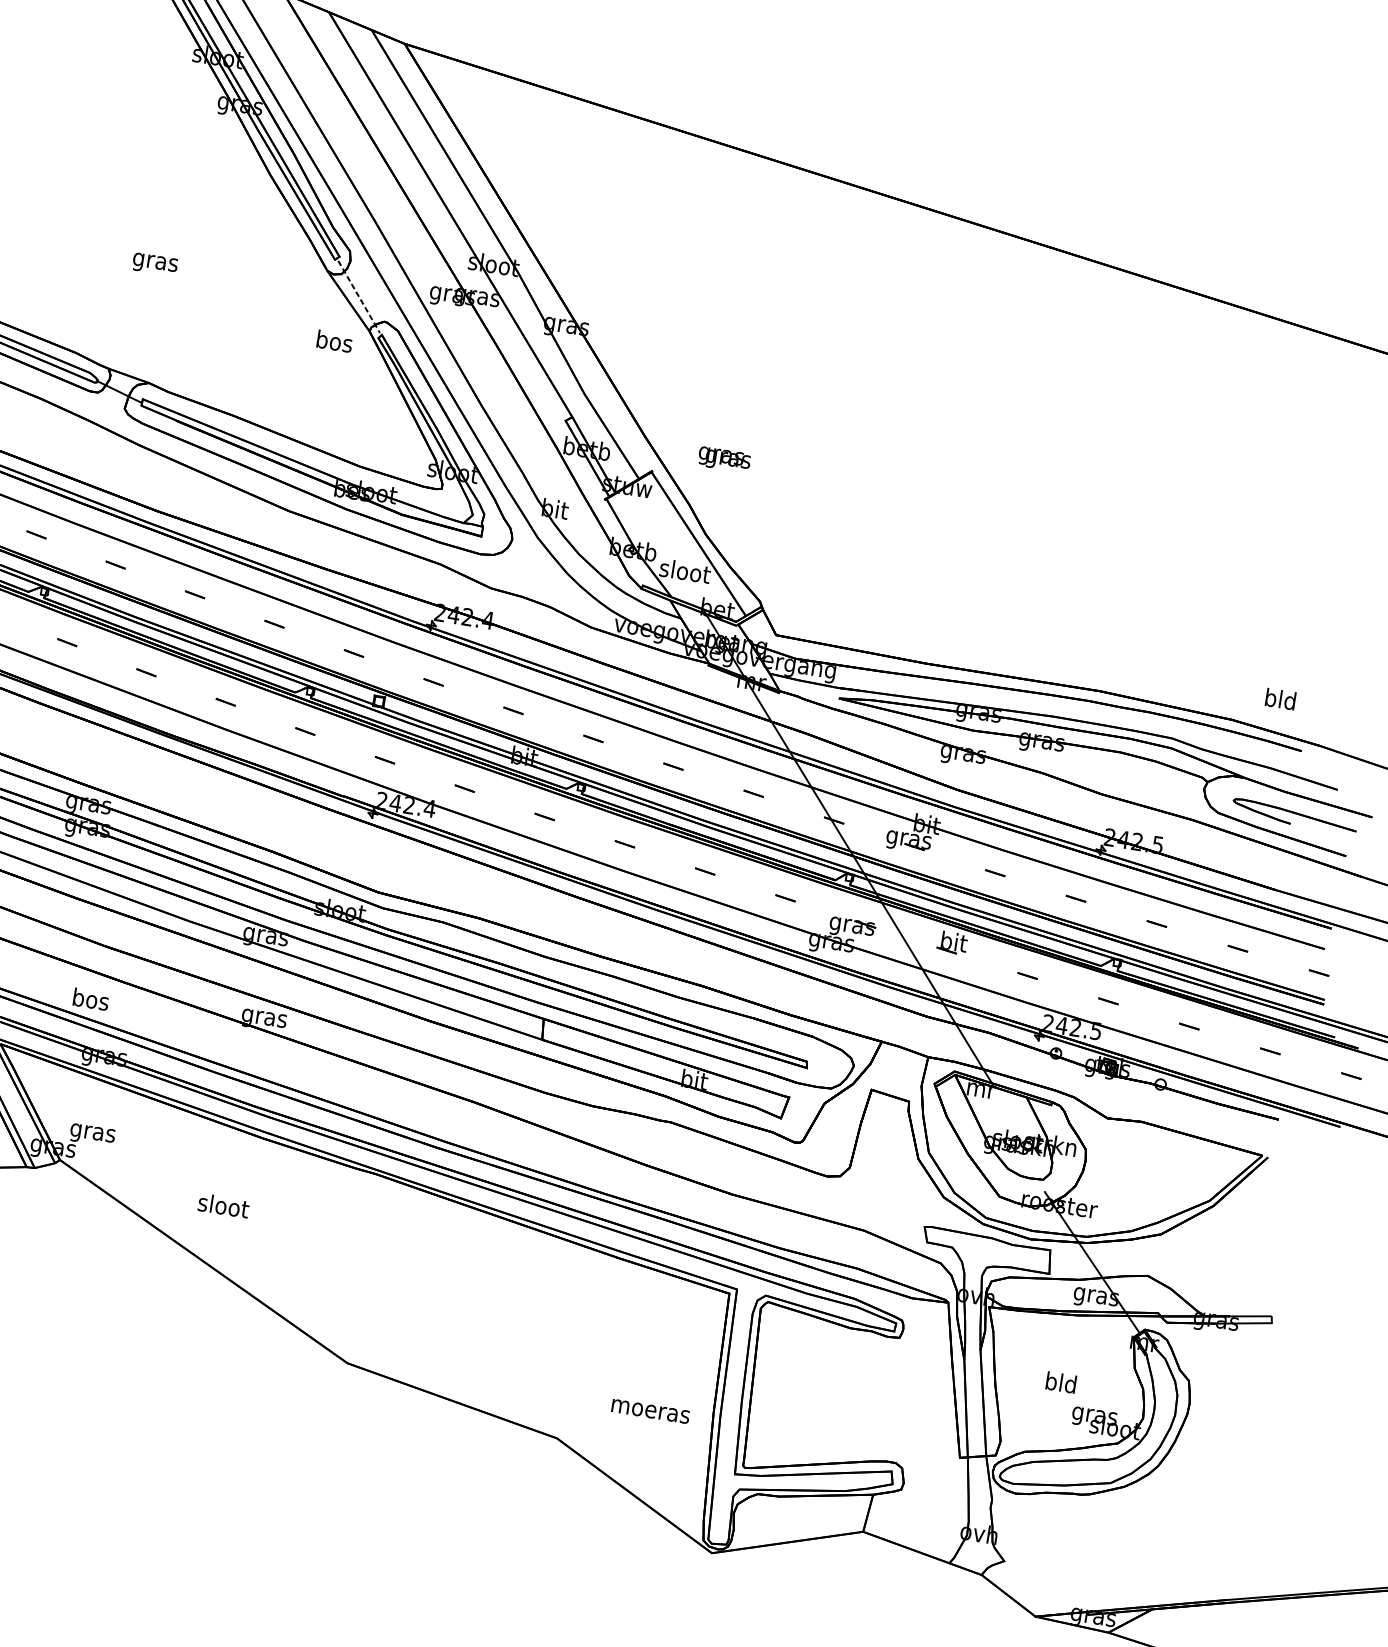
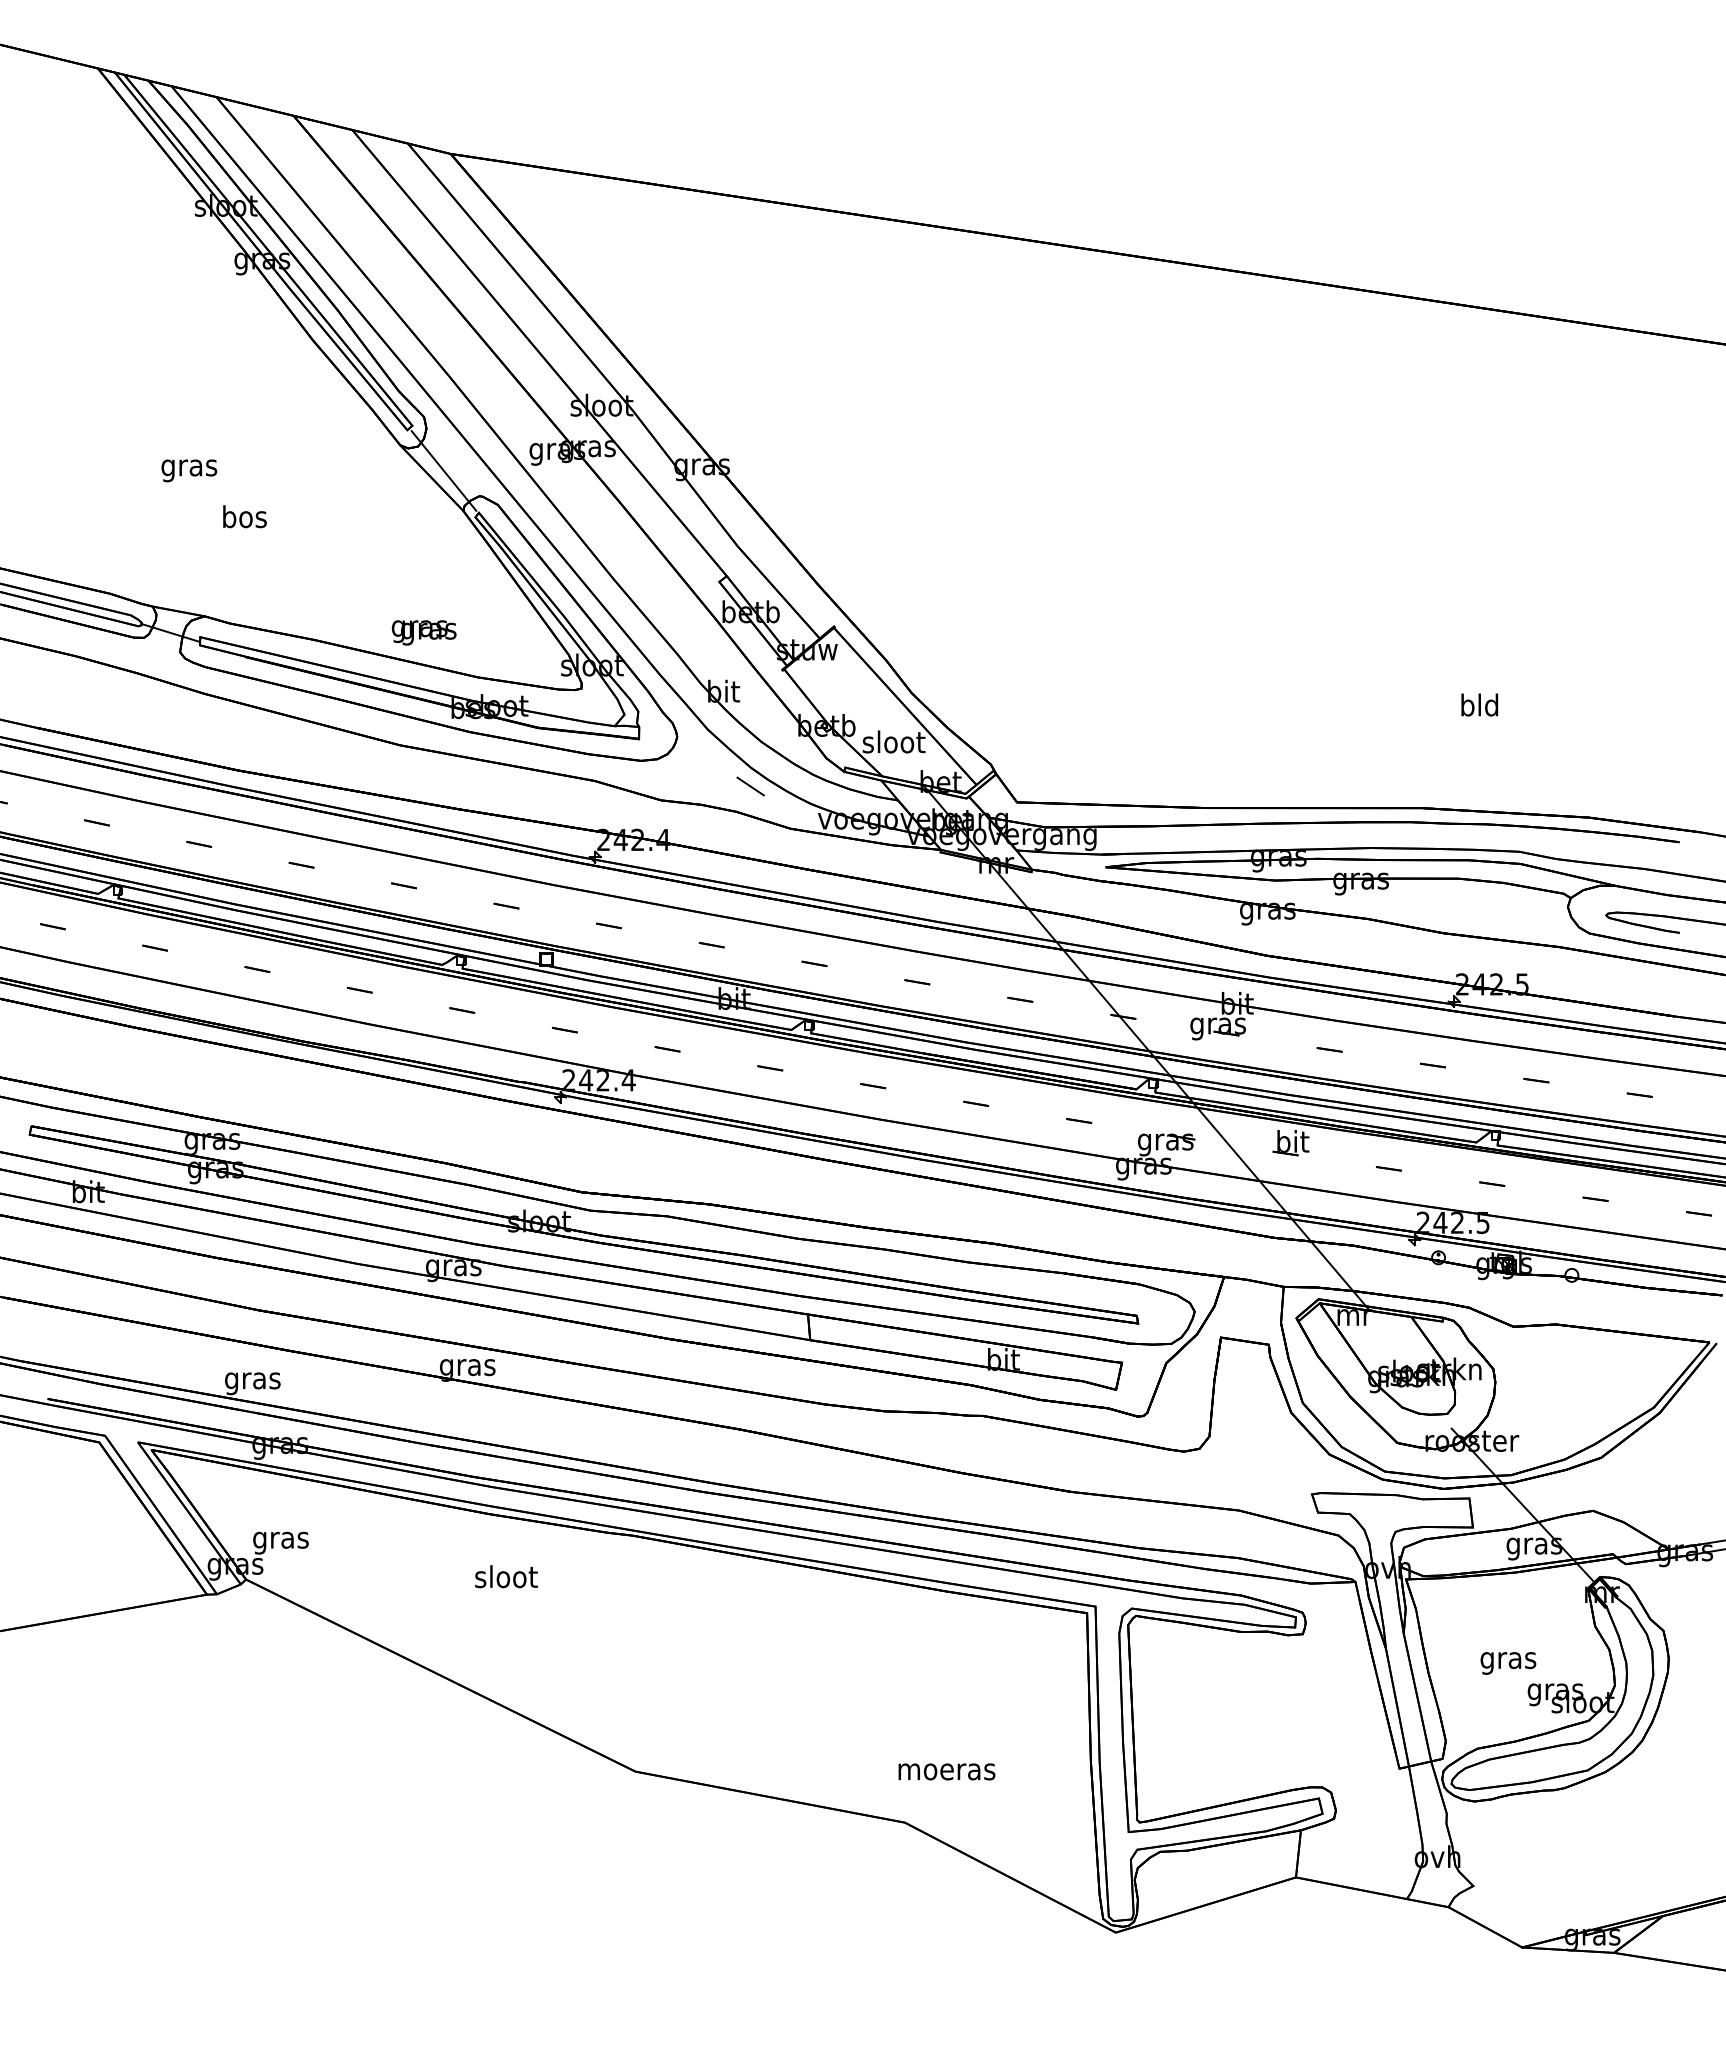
line: (359, 297) -> (444, 471), dashed -> solid
text: (334, 341) -> (244, 516), moved
text: (723, 459) -> (423, 632), moved
line: (564, 588) -> (750, 786), added
text: (1280, 698) -> (1479, 704), moved
text: (90, 1001) -> (252, 1380), bos -> gras
text: (223, 1205) -> (506, 1576), moved
text: (1061, 1385) -> (1508, 1660), bld -> gras
text: (650, 1411) -> (946, 1771), moved

